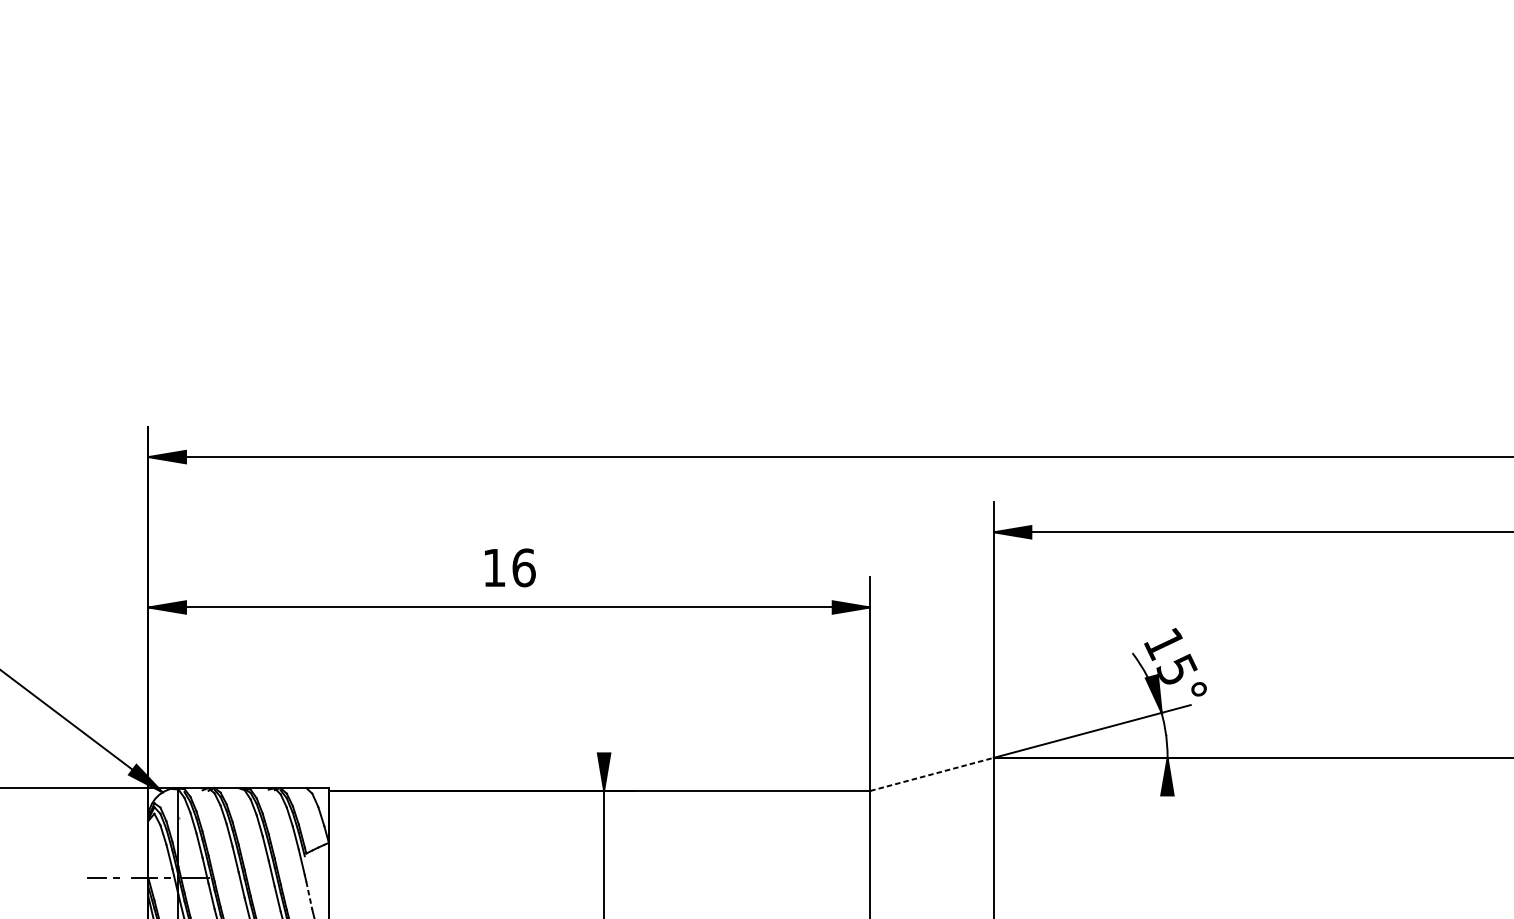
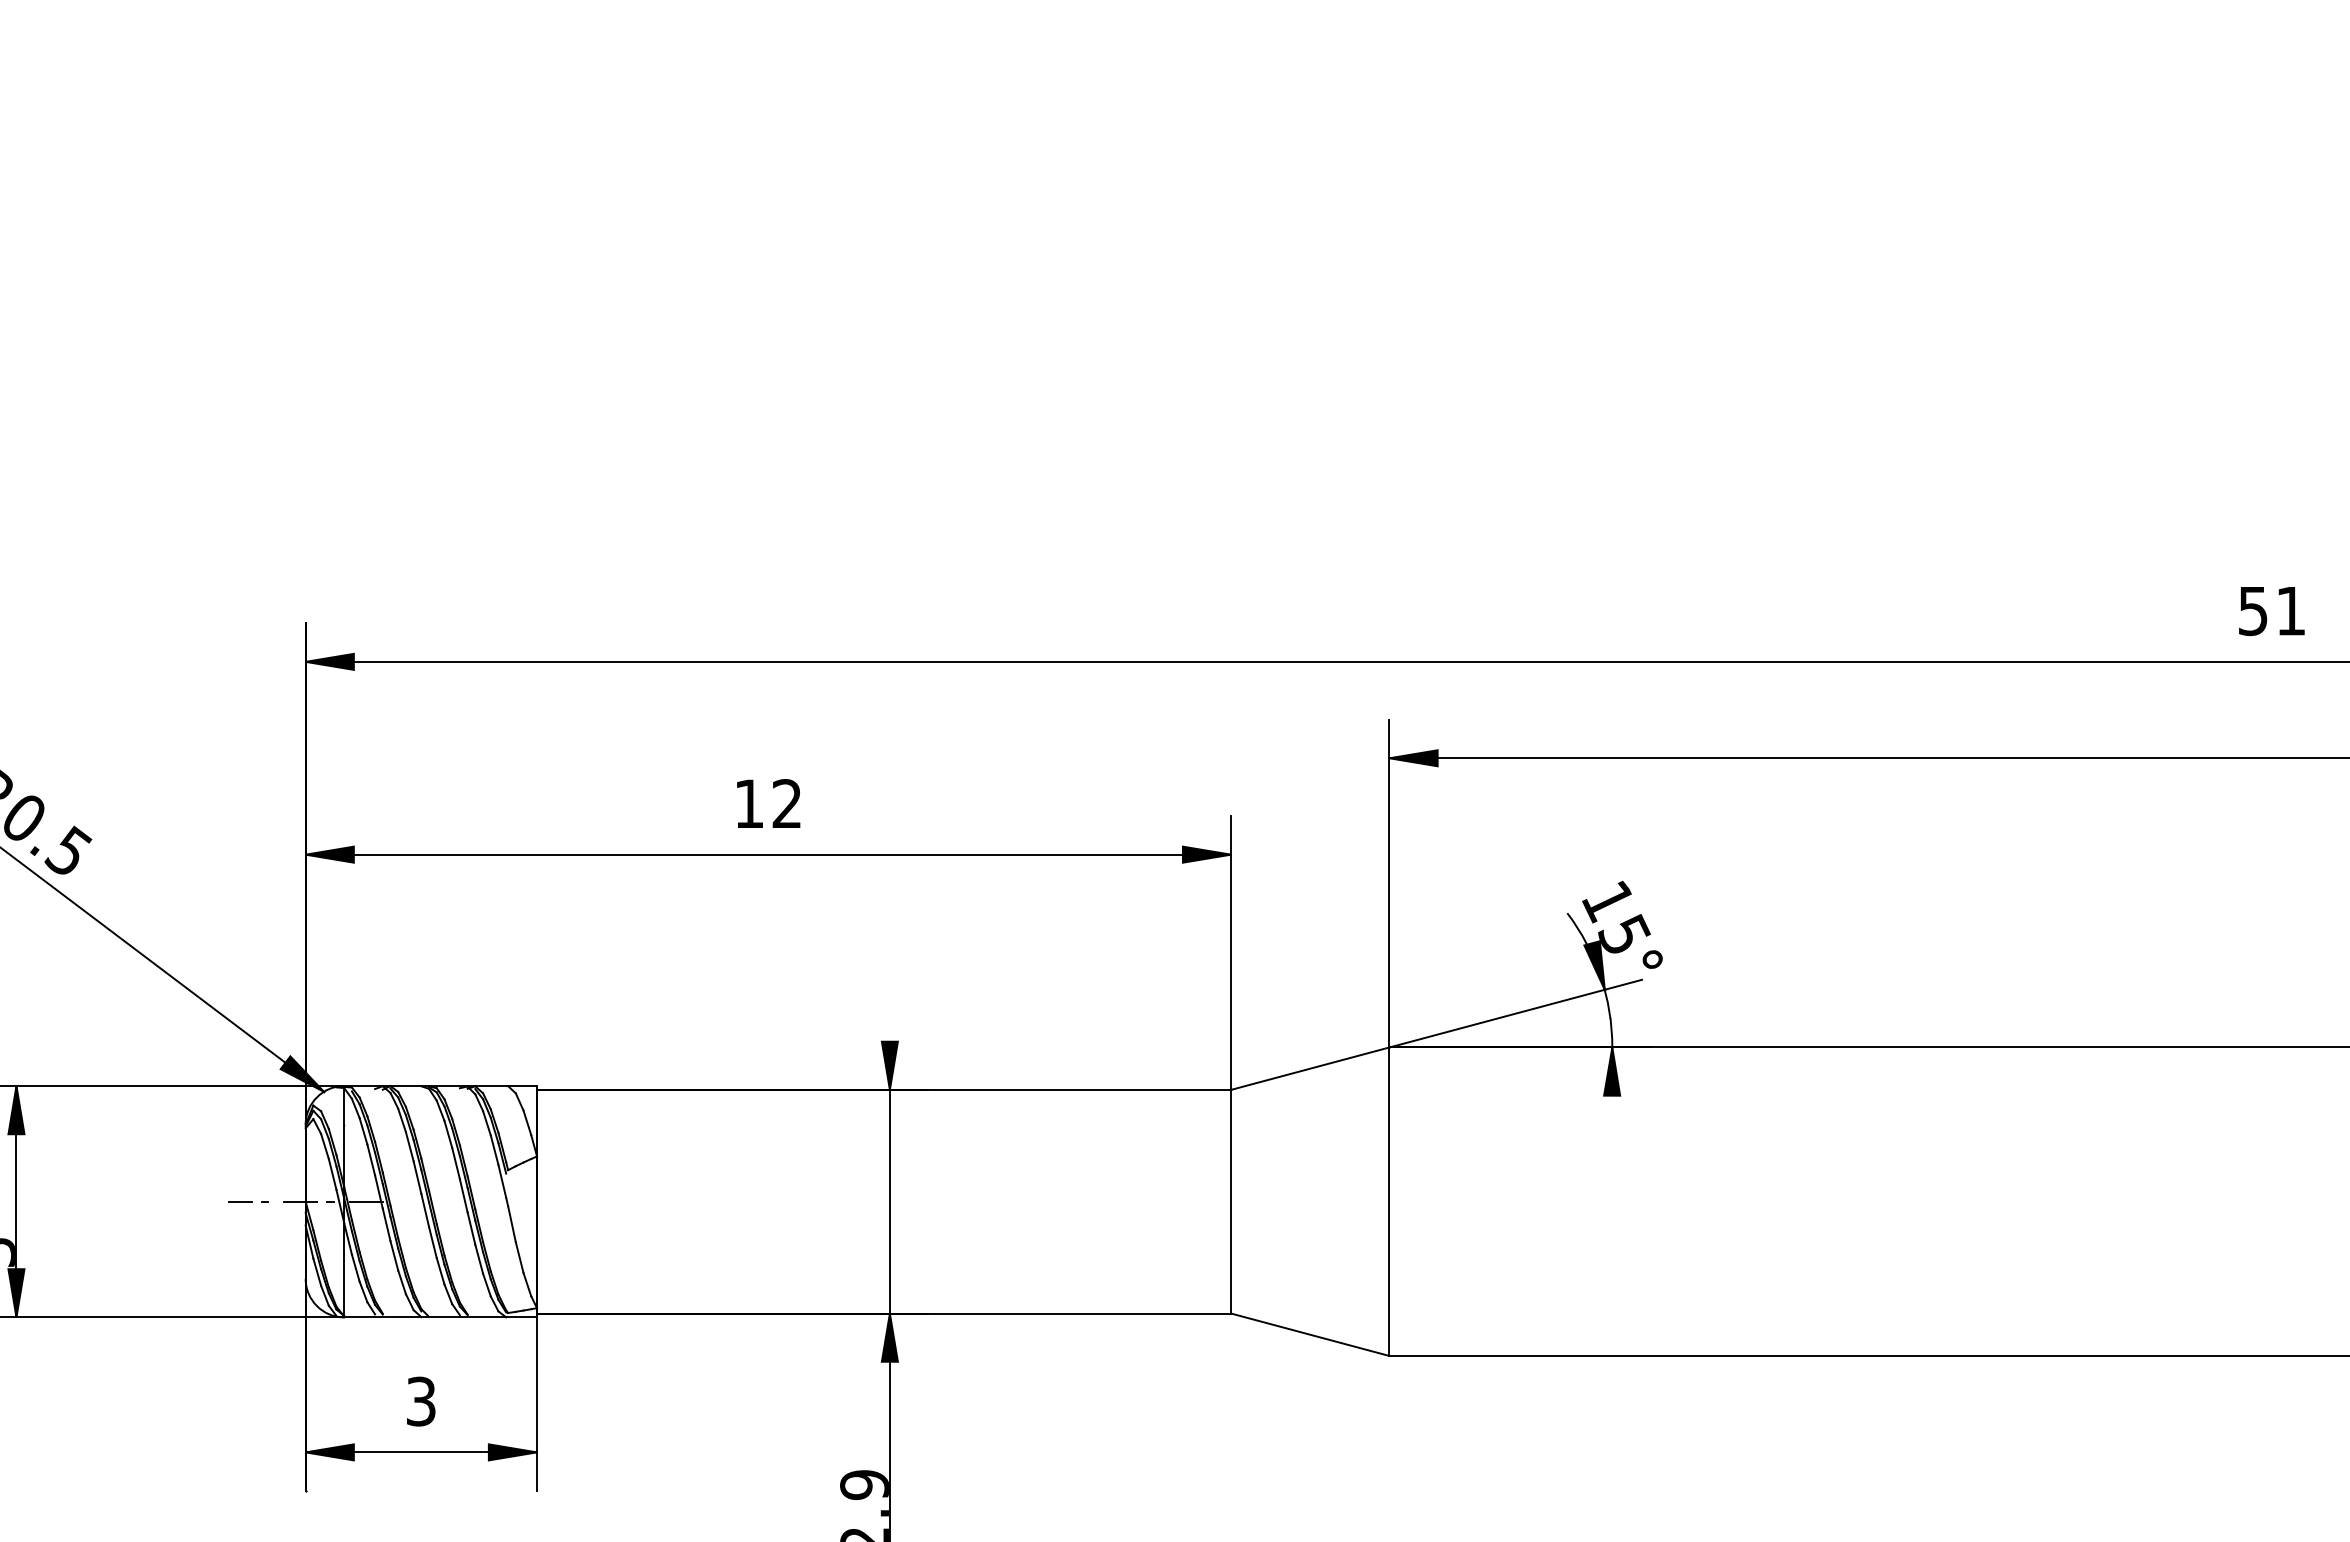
text: (524, 567) -> (787, 803), 16 -> 12
line: (932, 774) -> (1310, 1068), dashed -> solid
line: (309, 895) -> (512, 1224), dashed -> solid

